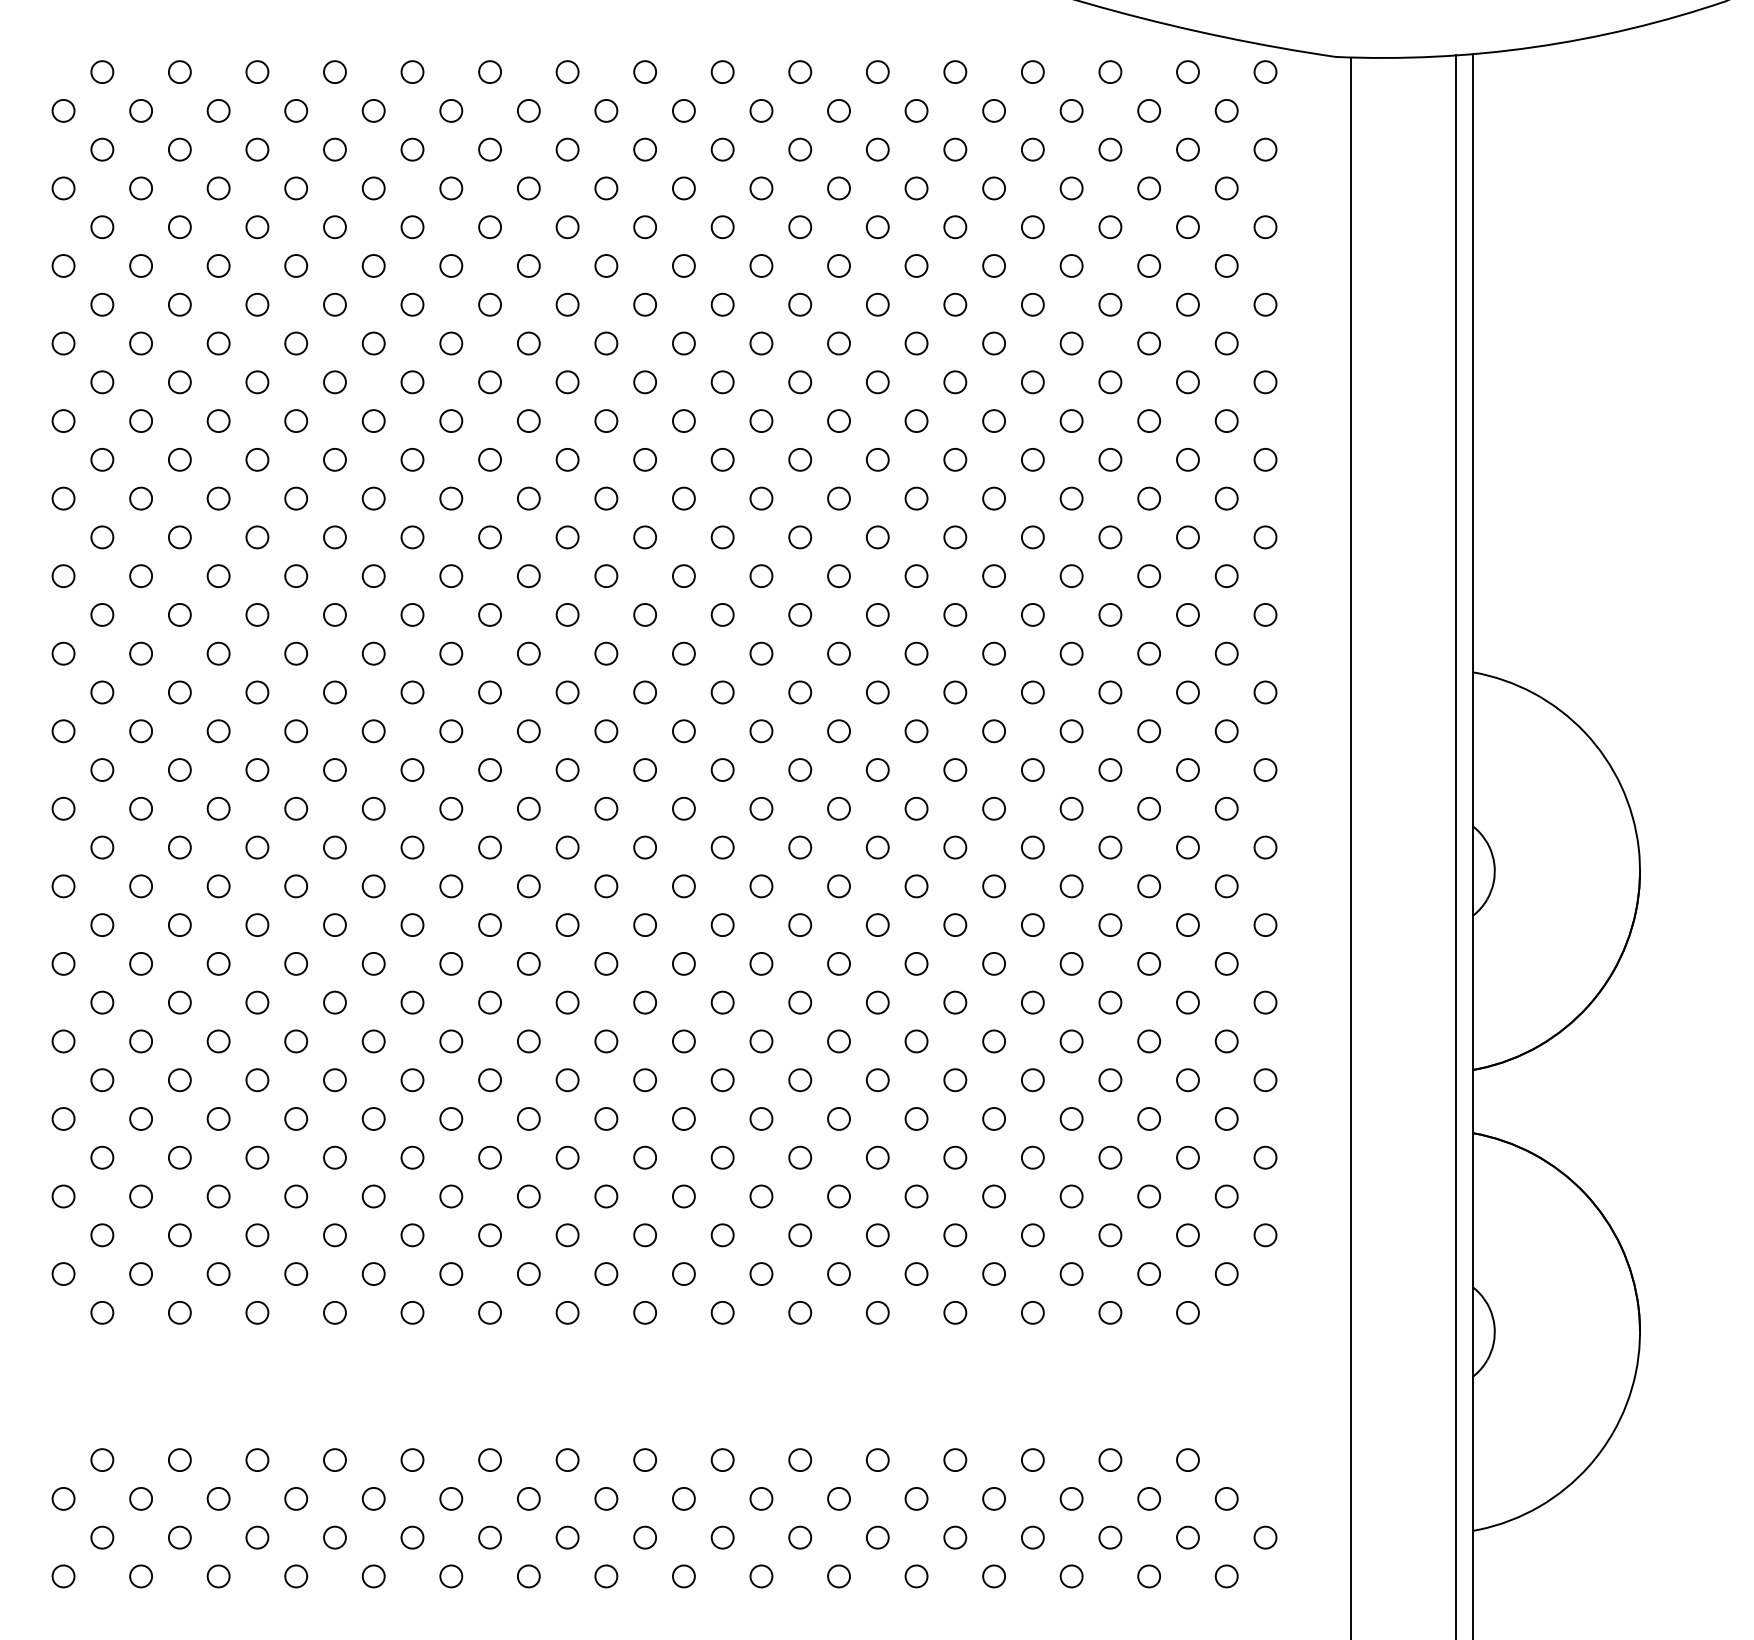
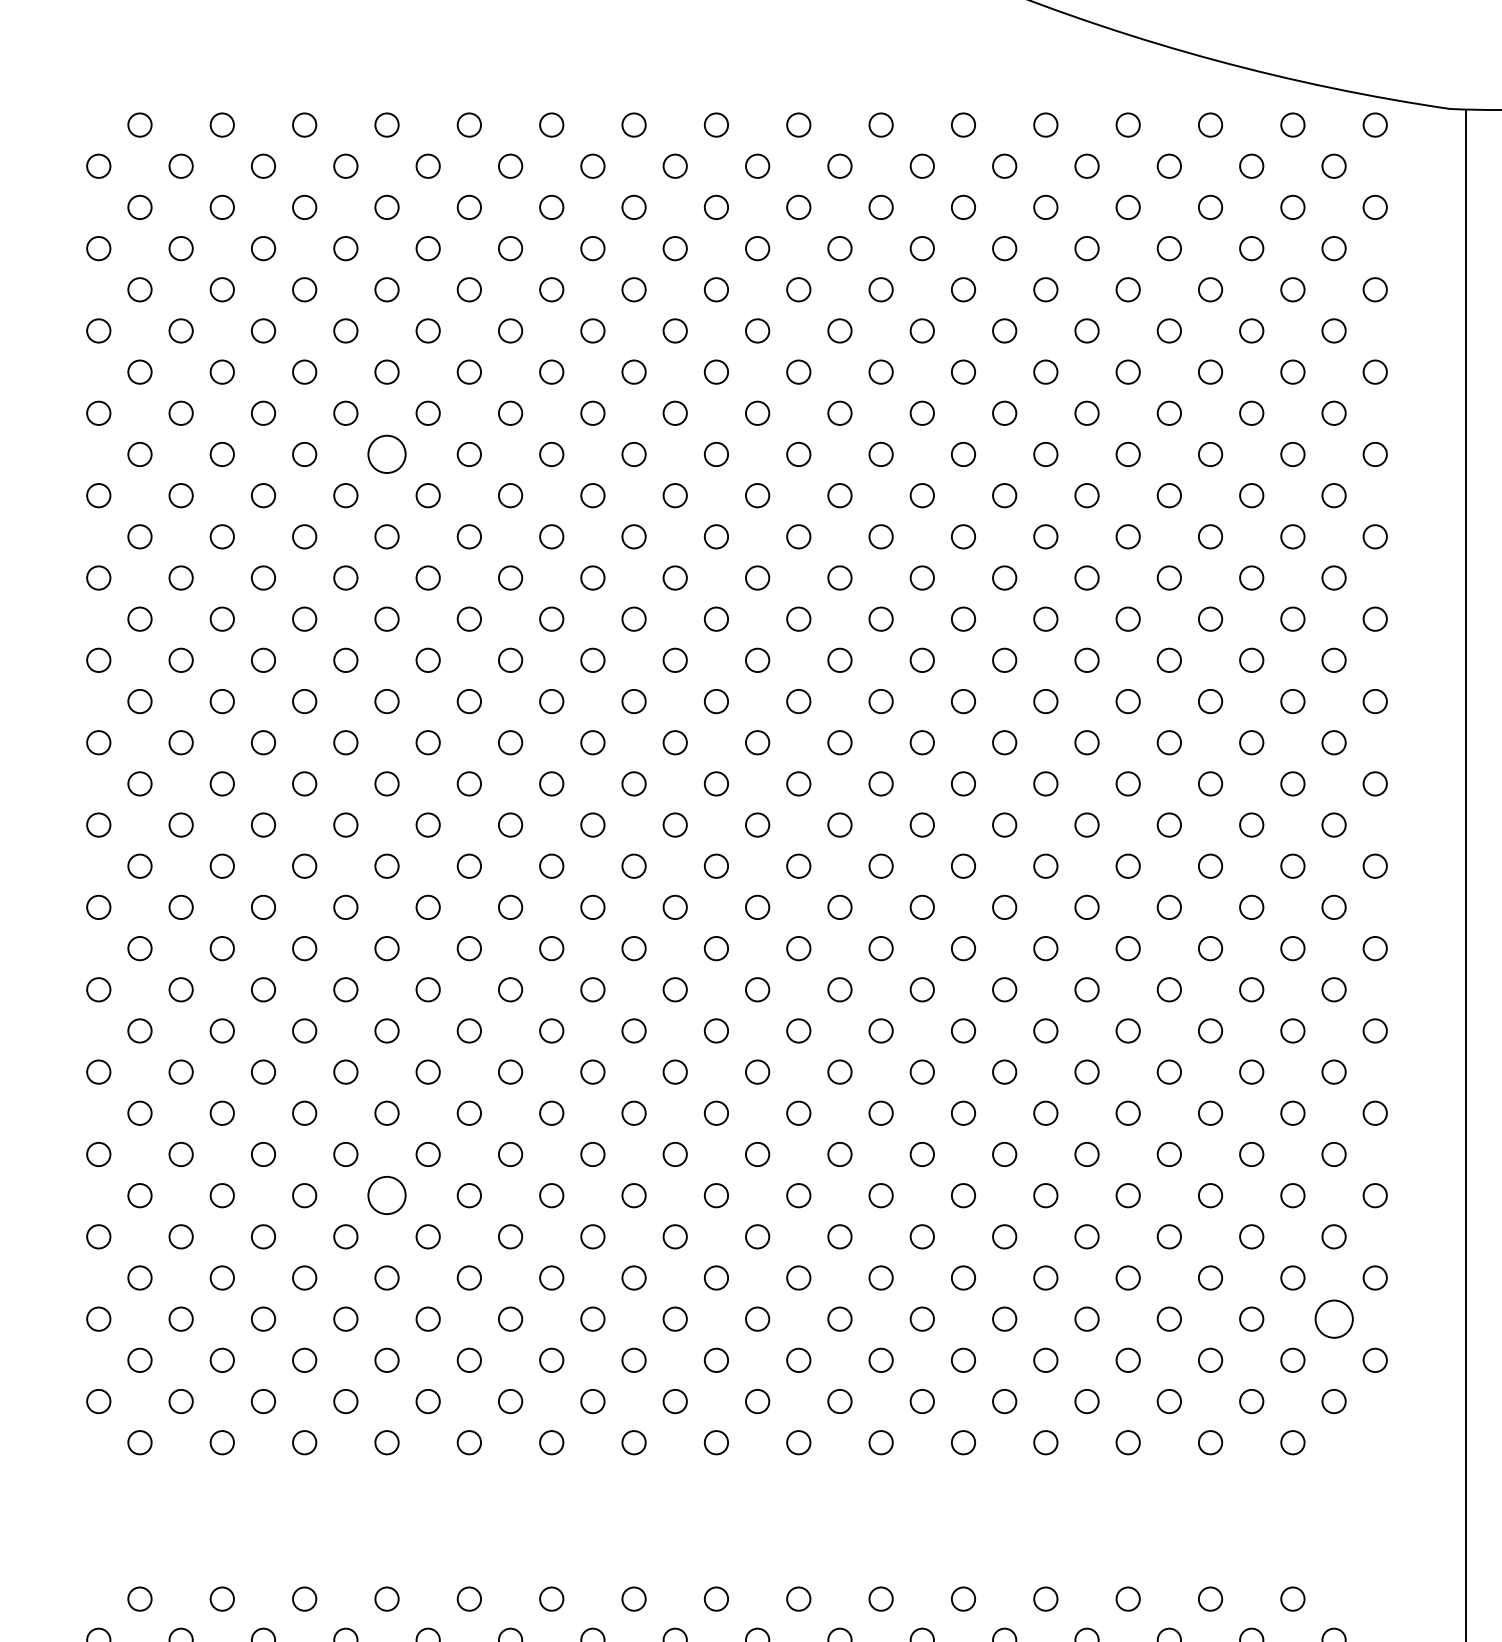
circle: (334, 382) -> (386, 454), size x1.6
circle: (334, 1080) -> (386, 1195), size x1.6
circle: (1226, 1196) -> (1333, 1319), size x1.6

